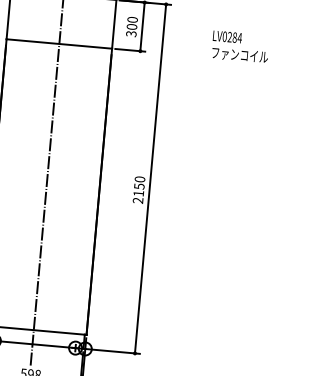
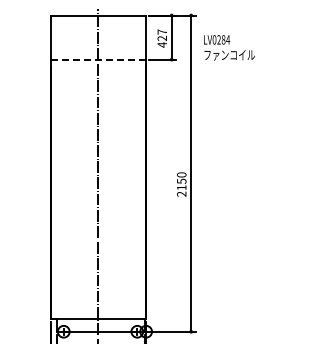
text: (132, 26) -> (162, 38), 300 -> 427
line: (59, 43) -> (98, 59), solid -> dashed
text: (240, 46) -> (229, 47), moved

